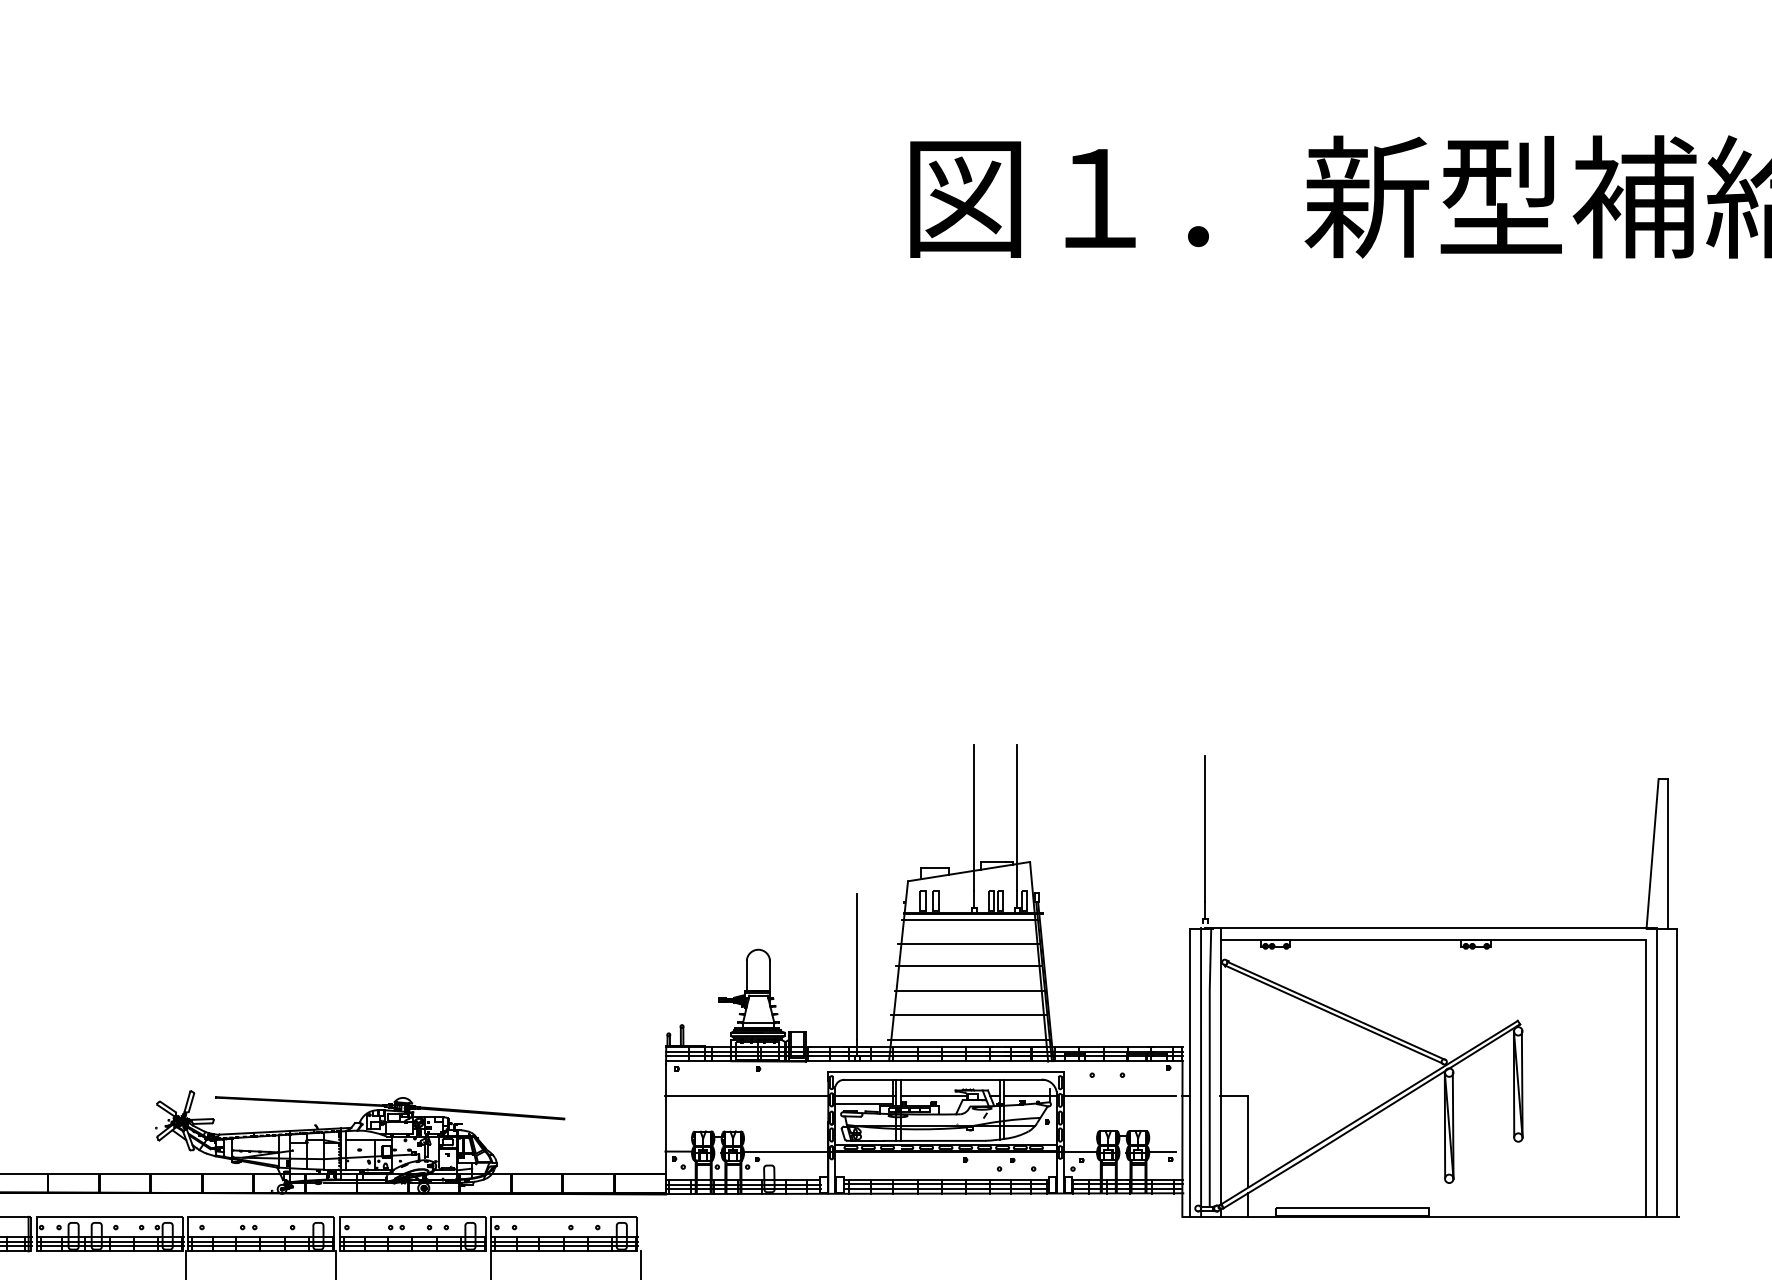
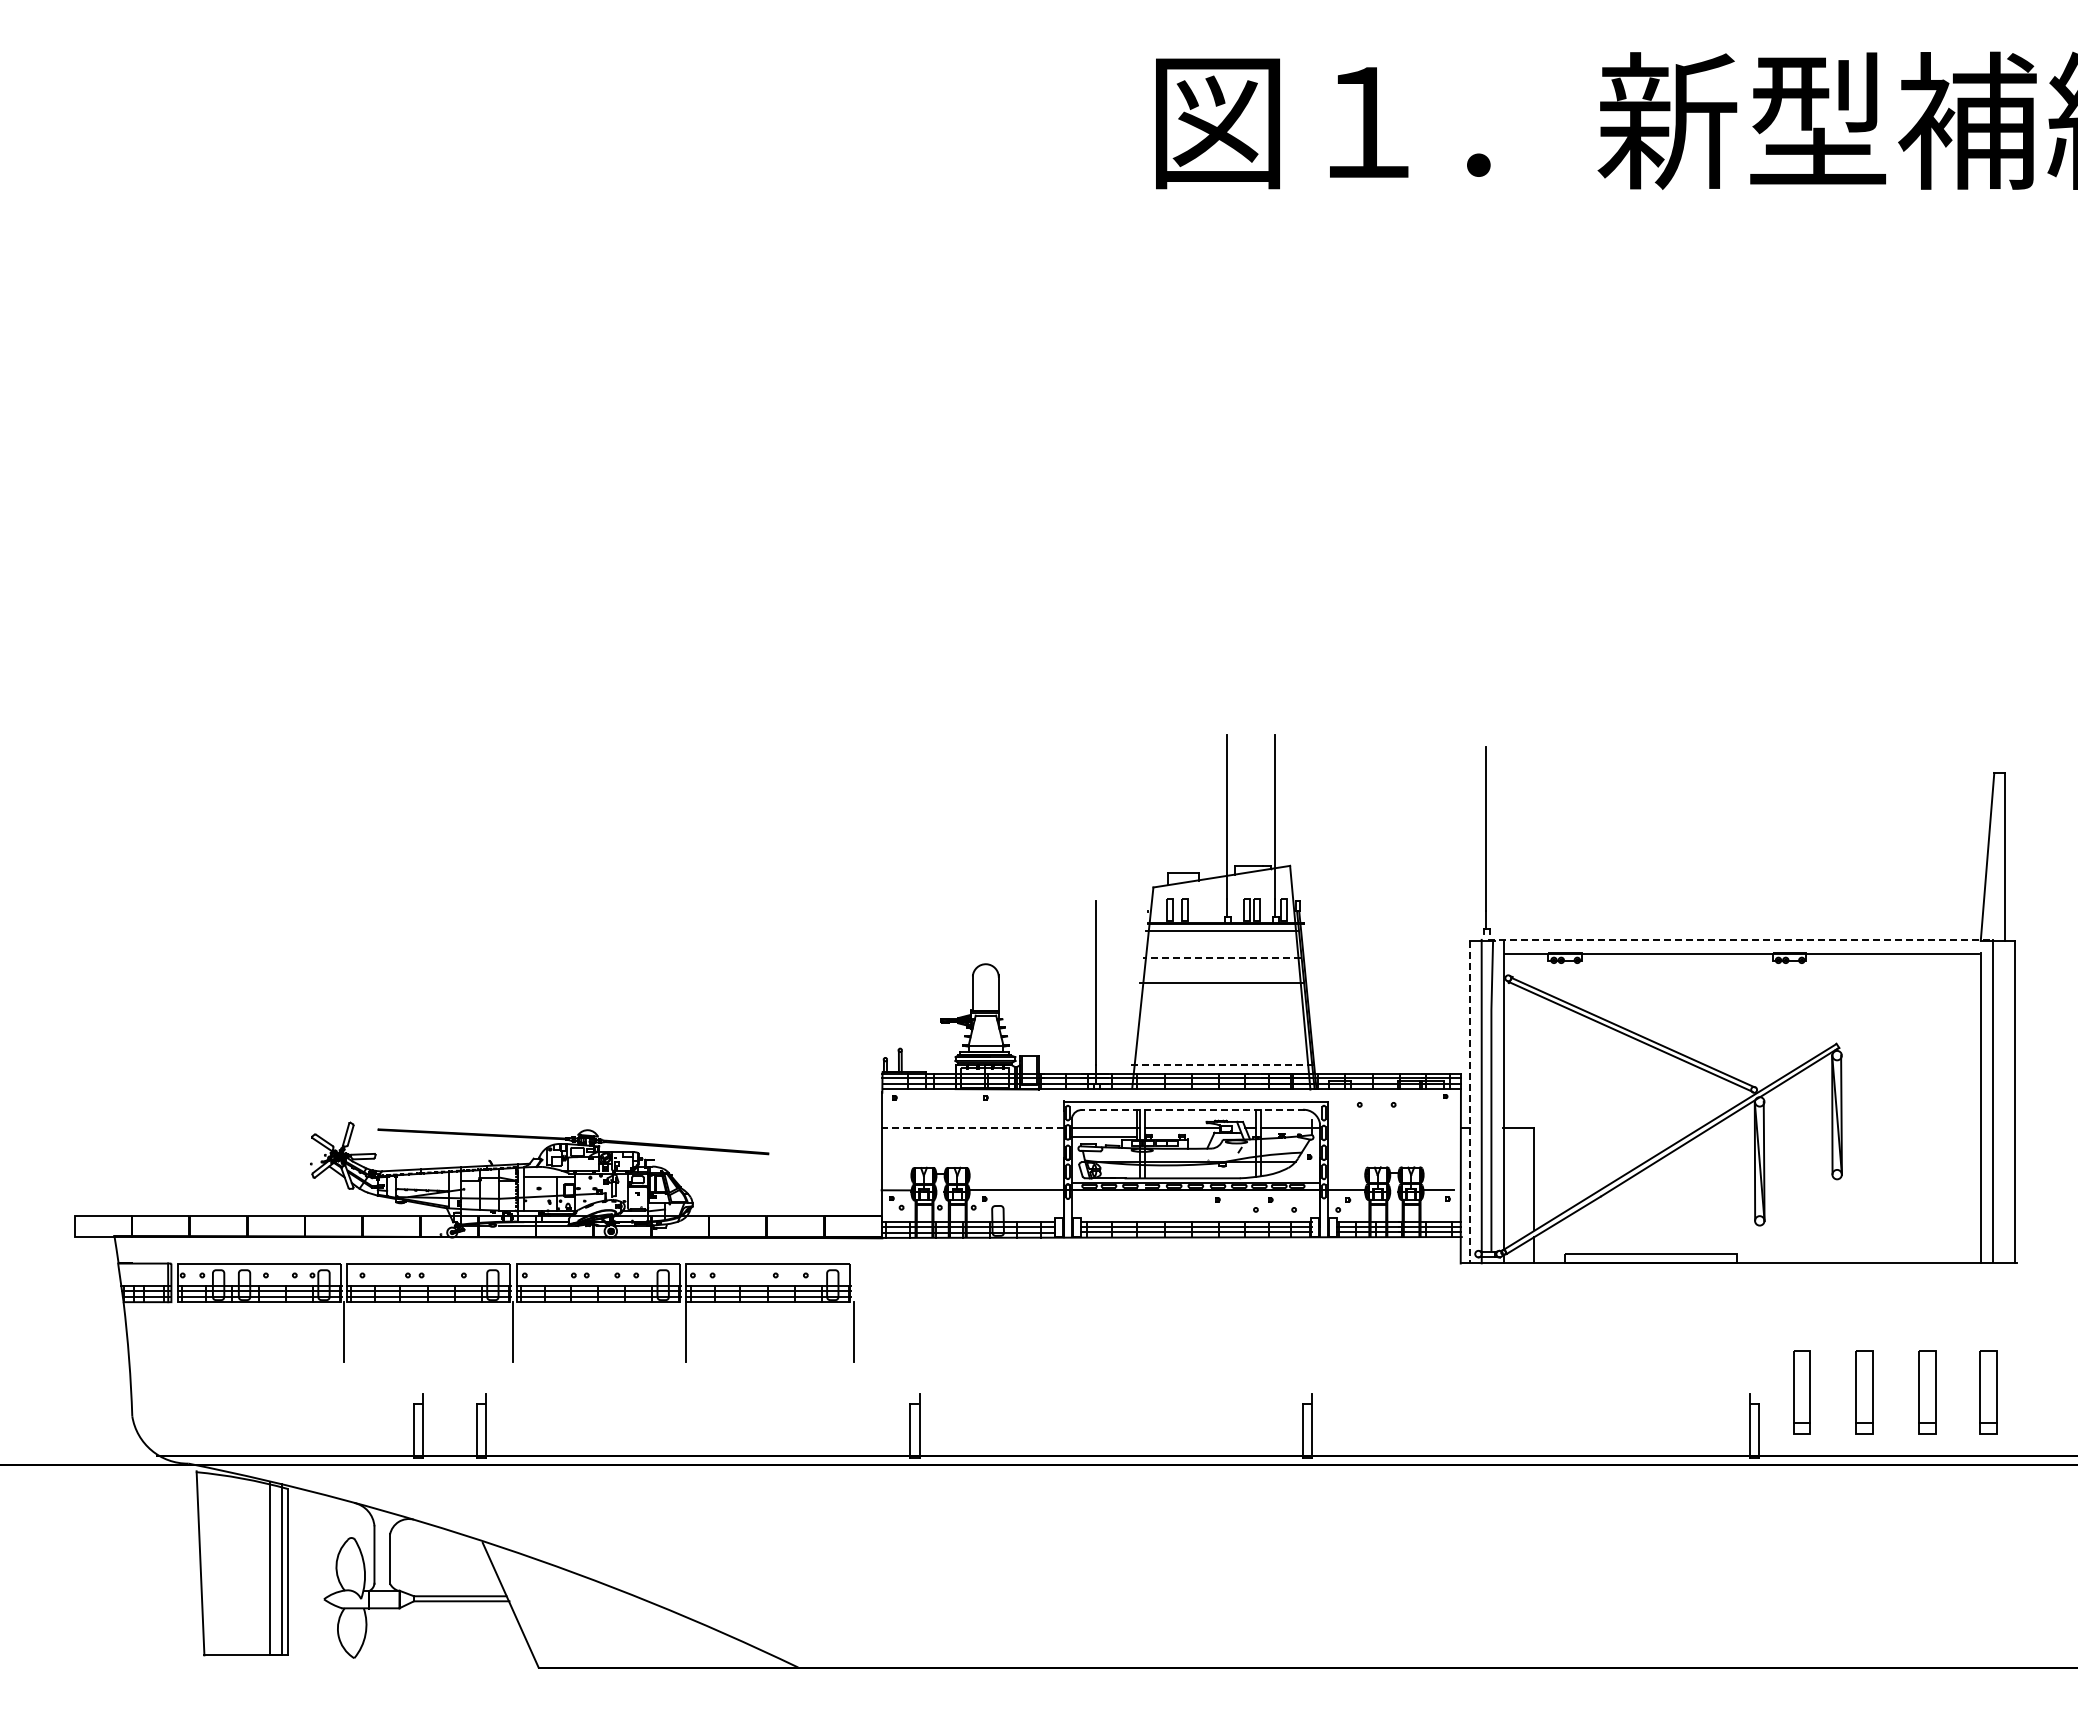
line: (1429, 928) -> (1737, 940), solid -> dashed
line: (968, 943) -> (1221, 957), solid -> dashed
line: (969, 990) -> (1222, 1009), removed
line: (968, 1015) -> (1221, 1037), removed
line: (969, 1039) -> (1222, 1064), solid -> dashed
line: (1190, 1073) -> (1469, 1102), solid -> dashed
line: (942, 1080) -> (1192, 1110), solid -> dashed
line: (746, 1096) -> (972, 1128), solid -> dashed
line: (1119, 1096) -> (1390, 1128), removed

